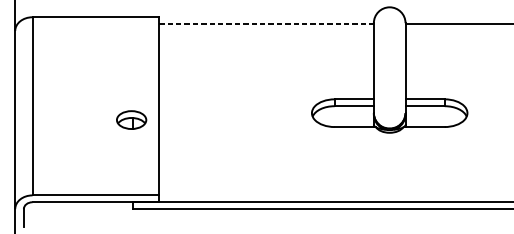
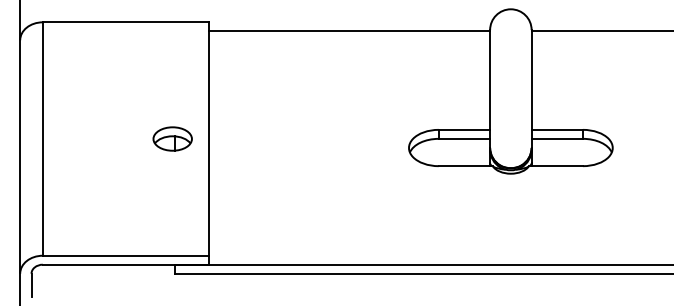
line: (266, 24) -> (349, 31), dashed -> solid
part: (131, 119) -> (172, 138), moved

